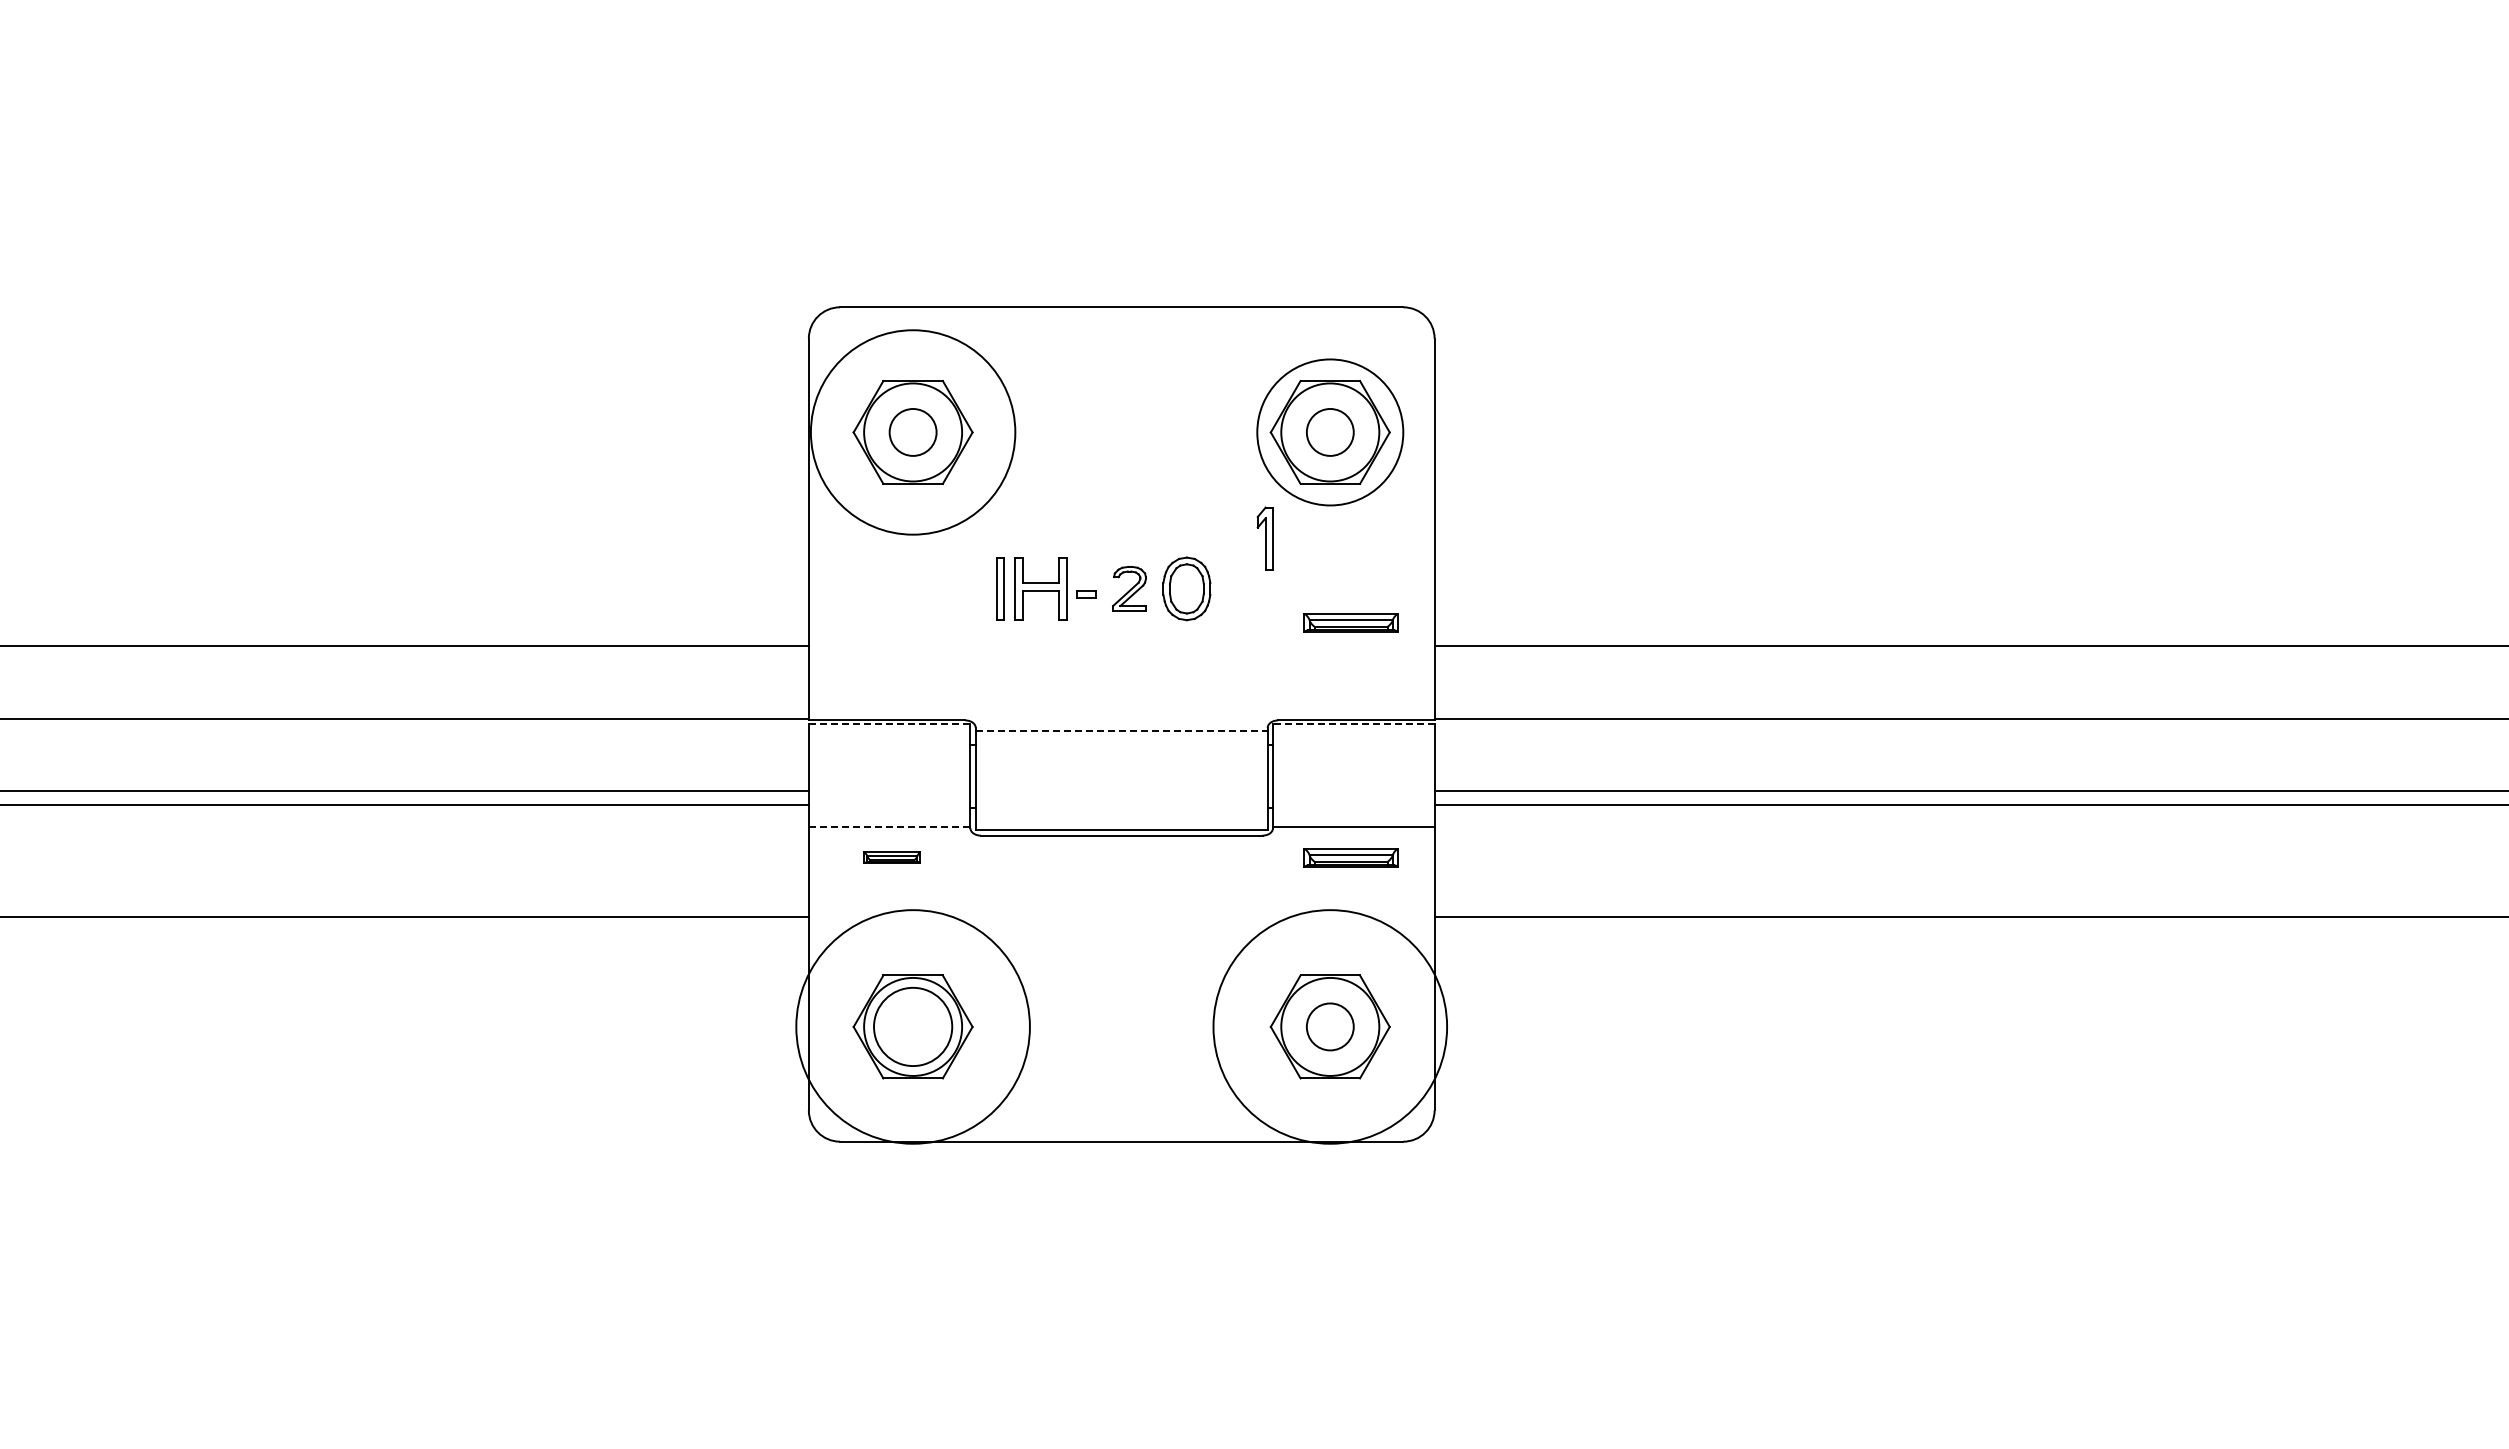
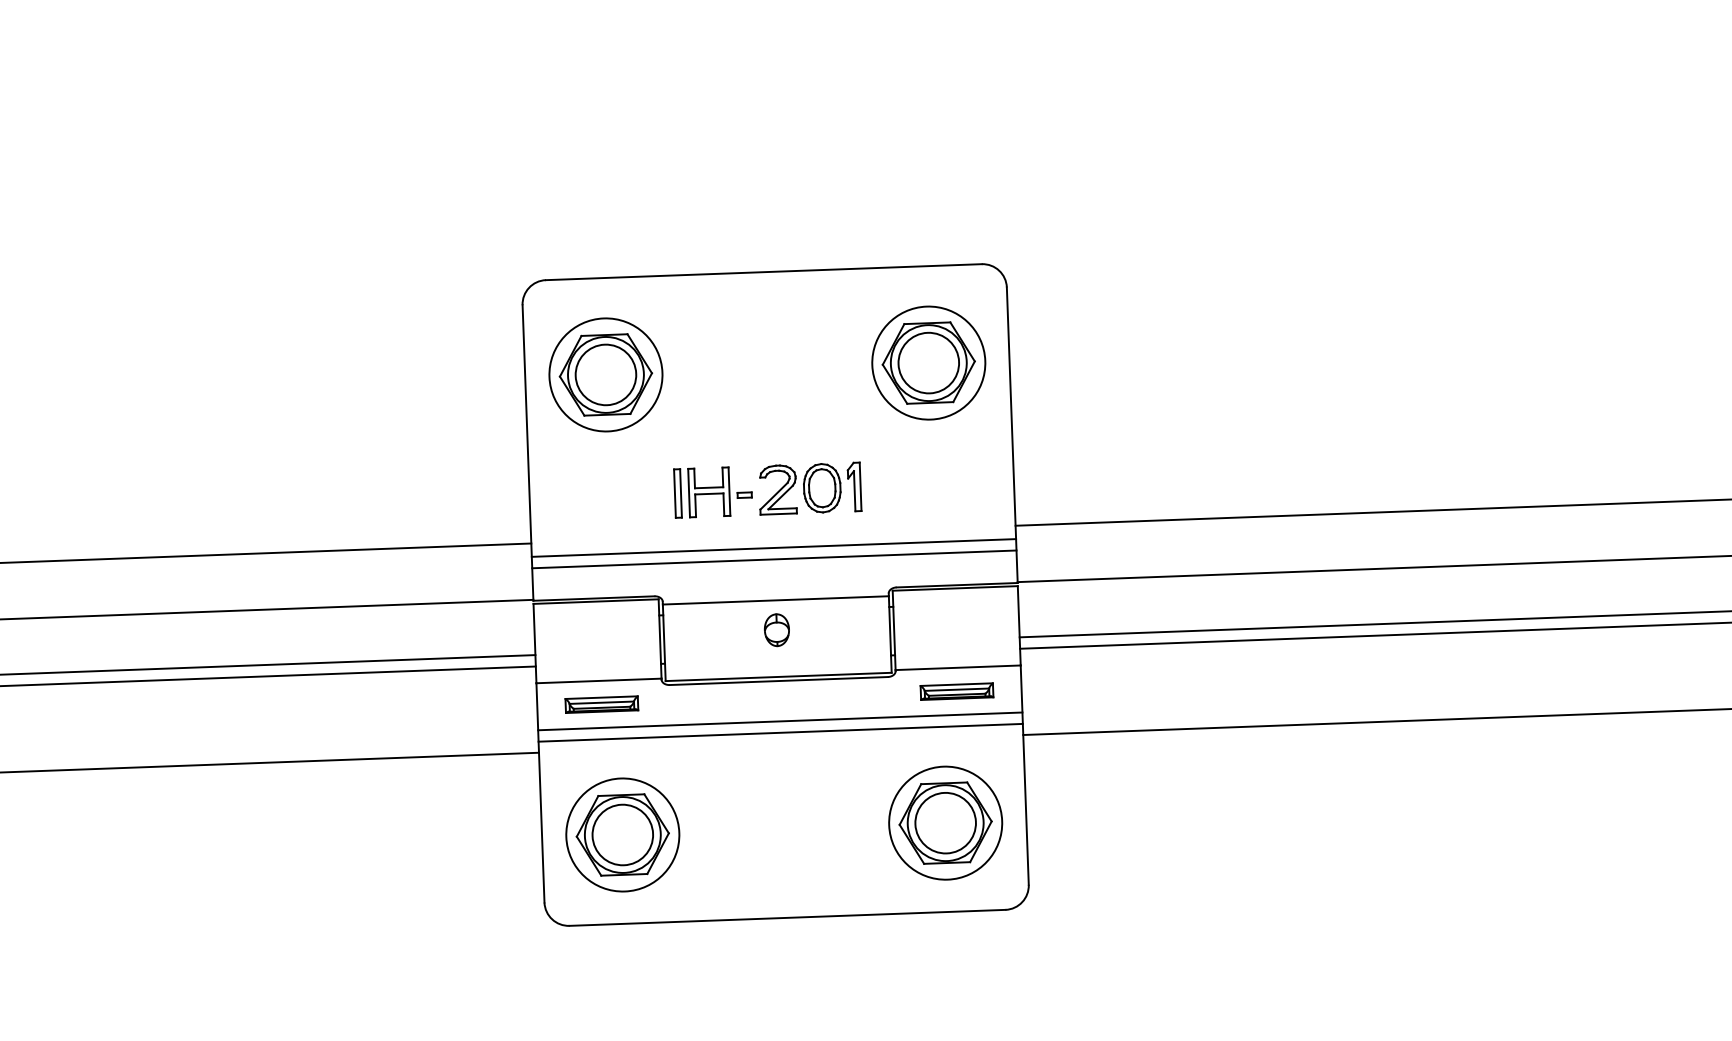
circle: (913, 432) -> (606, 374), size x0.71
circle: (913, 432) -> (606, 374), size x1.67
circle: (1330, 432) -> (928, 363), size x1.67
part: (1264, 538) -> (853, 486), moved
part: (1129, 588) -> (777, 489), size x1.43
part: (1350, 622) -> (949, 509), removed
line: (1121, 663) -> (773, 547), added
line: (1121, 678) -> (774, 559), added
line: (889, 724) -> (595, 601), dashed -> solid
line: (1353, 724) -> (955, 588), dashed -> solid
line: (1122, 731) -> (776, 600), dashed -> solid
part: (1121, 769) -> (776, 629), added
line: (889, 827) -> (598, 681), dashed -> solid
part: (892, 857) -> (602, 704), size x1.67
line: (1121, 887) -> (780, 721), added
line: (1121, 902) -> (780, 732), added
circle: (913, 1026) -> (623, 834), size x0.62
circle: (1330, 1026) -> (945, 822), size x0.62
circle: (1330, 1026) -> (945, 822), size x1.67

